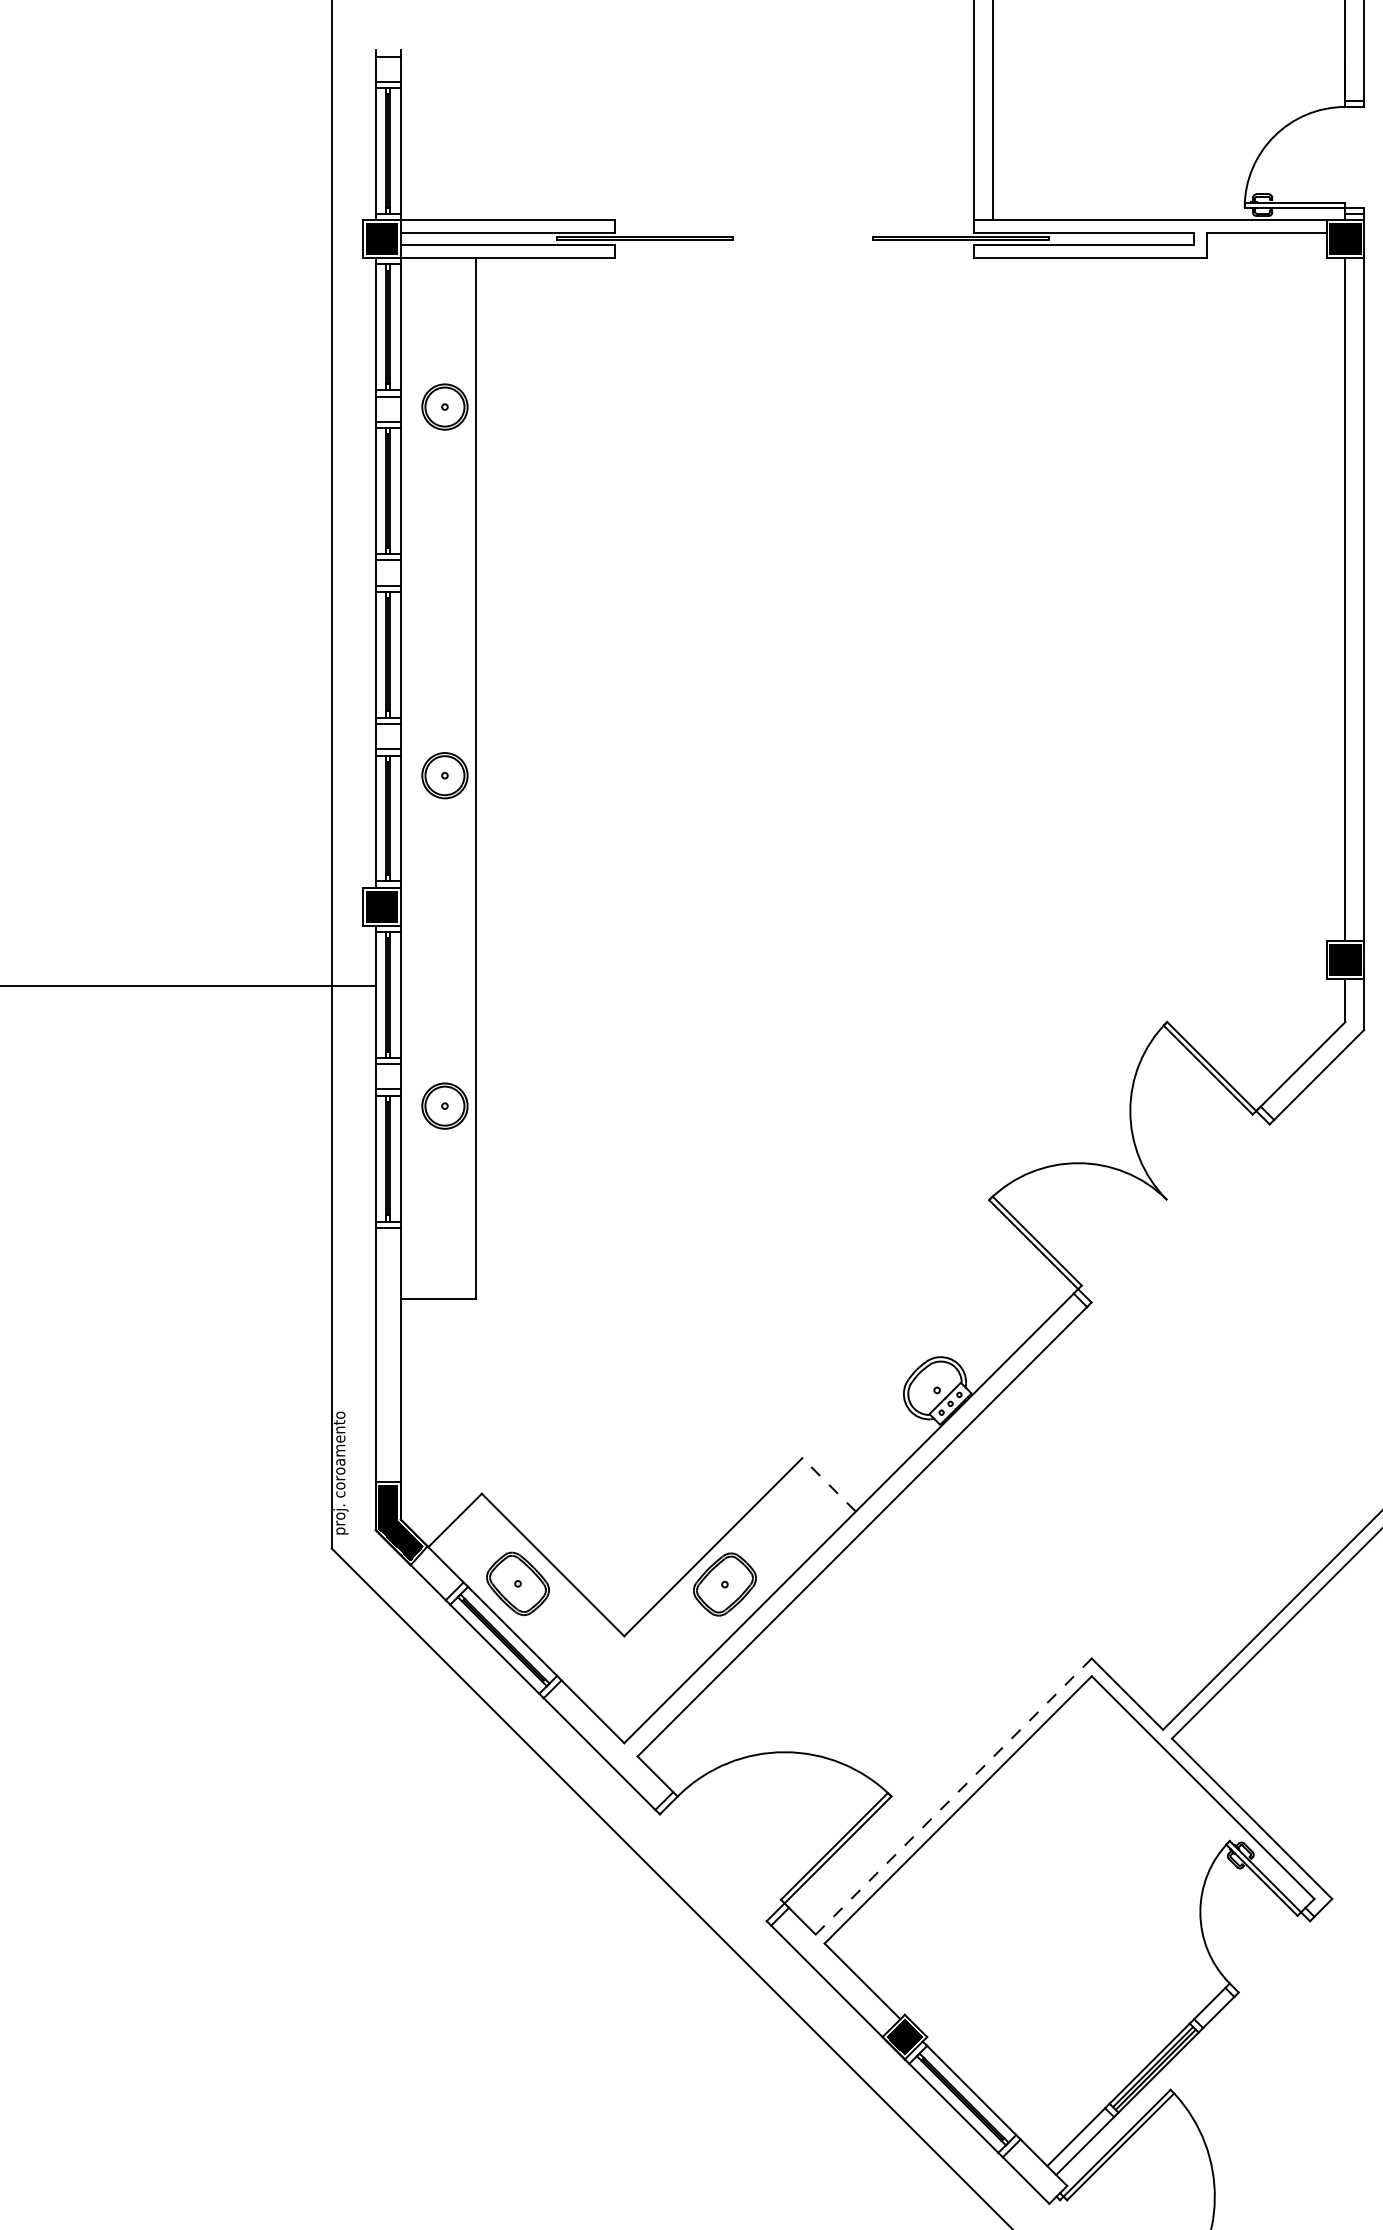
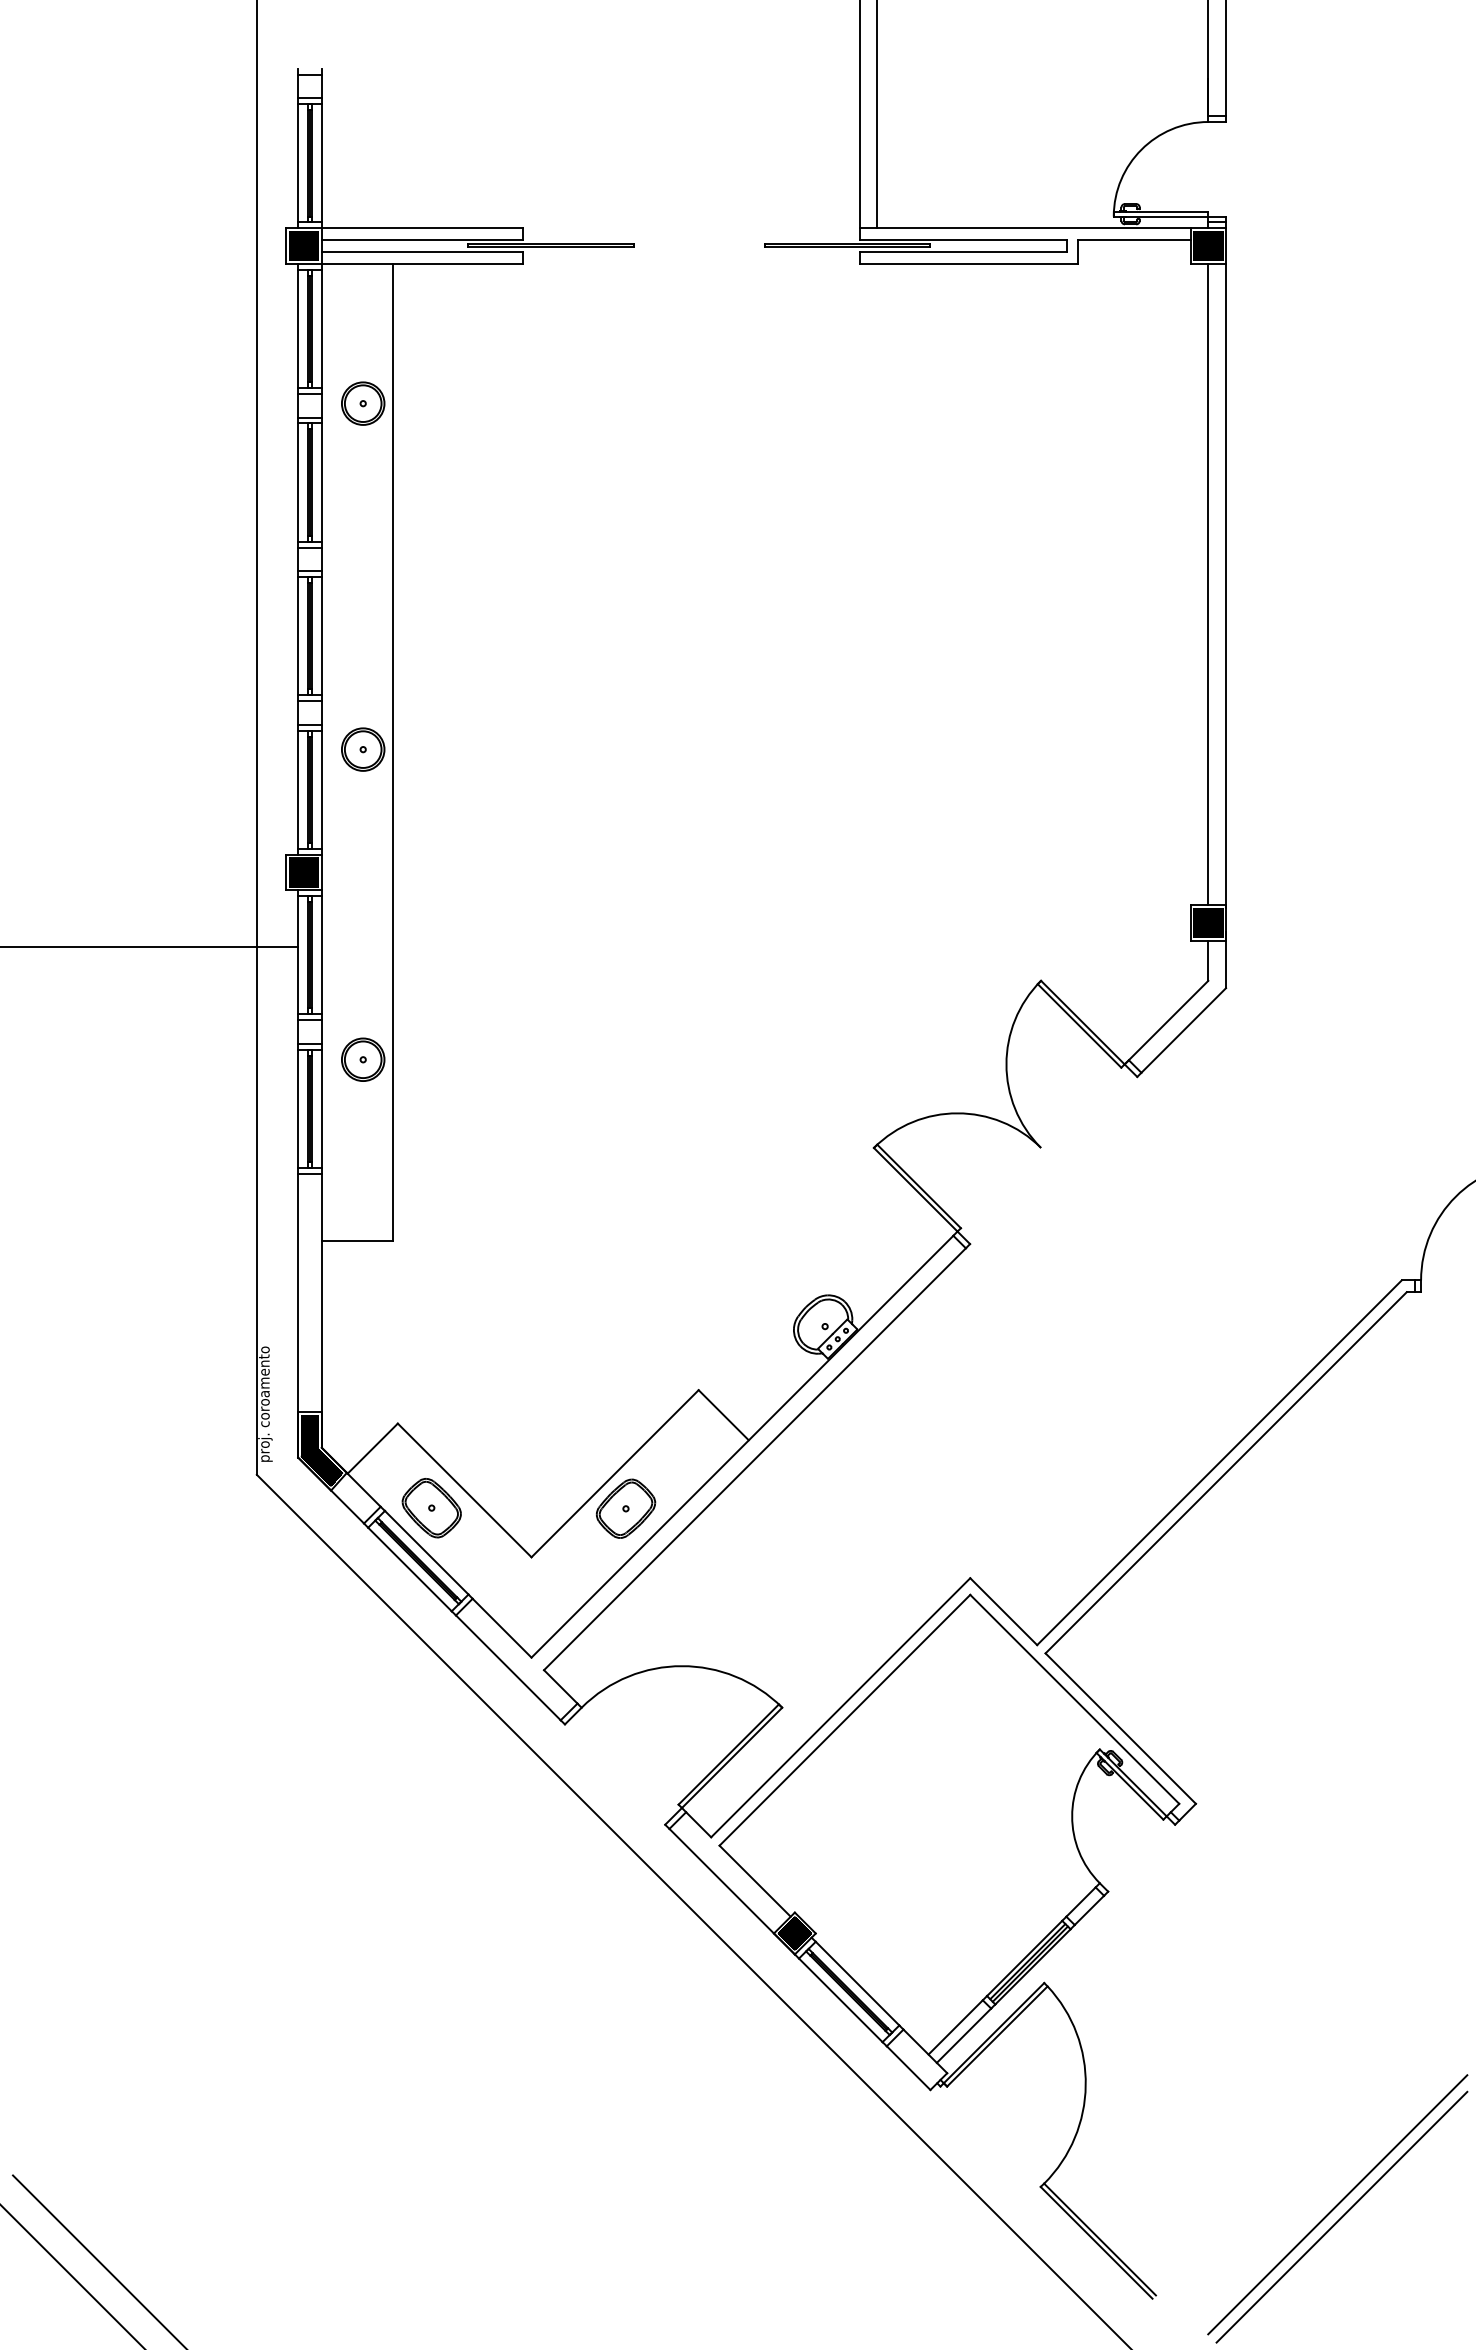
line: (828, 1484) -> (723, 1414), dashed -> solid
line: (953, 1797) -> (840, 1708), dashed -> solid

